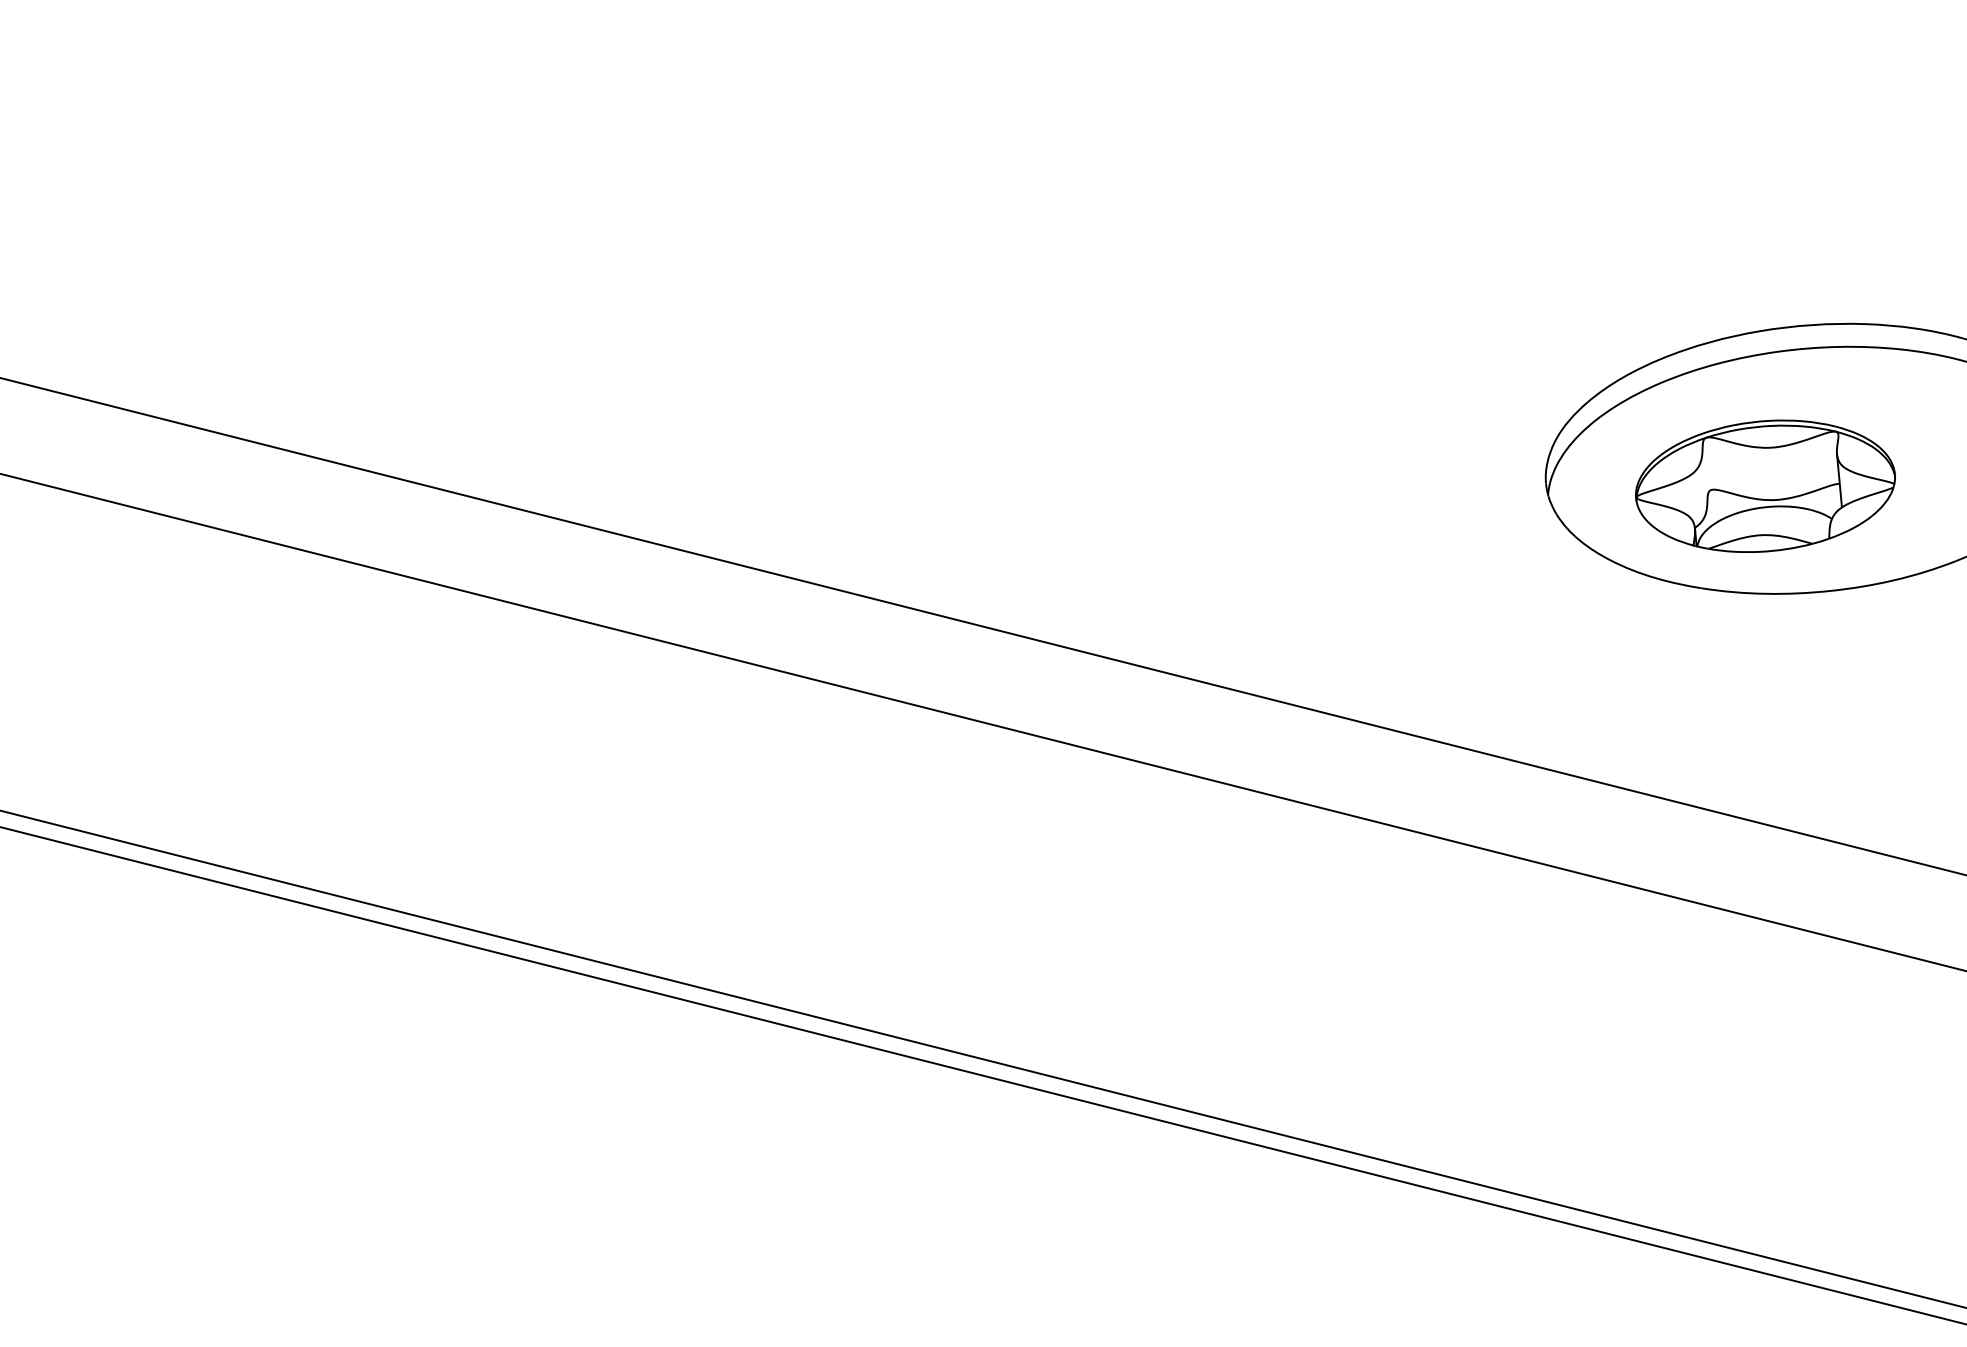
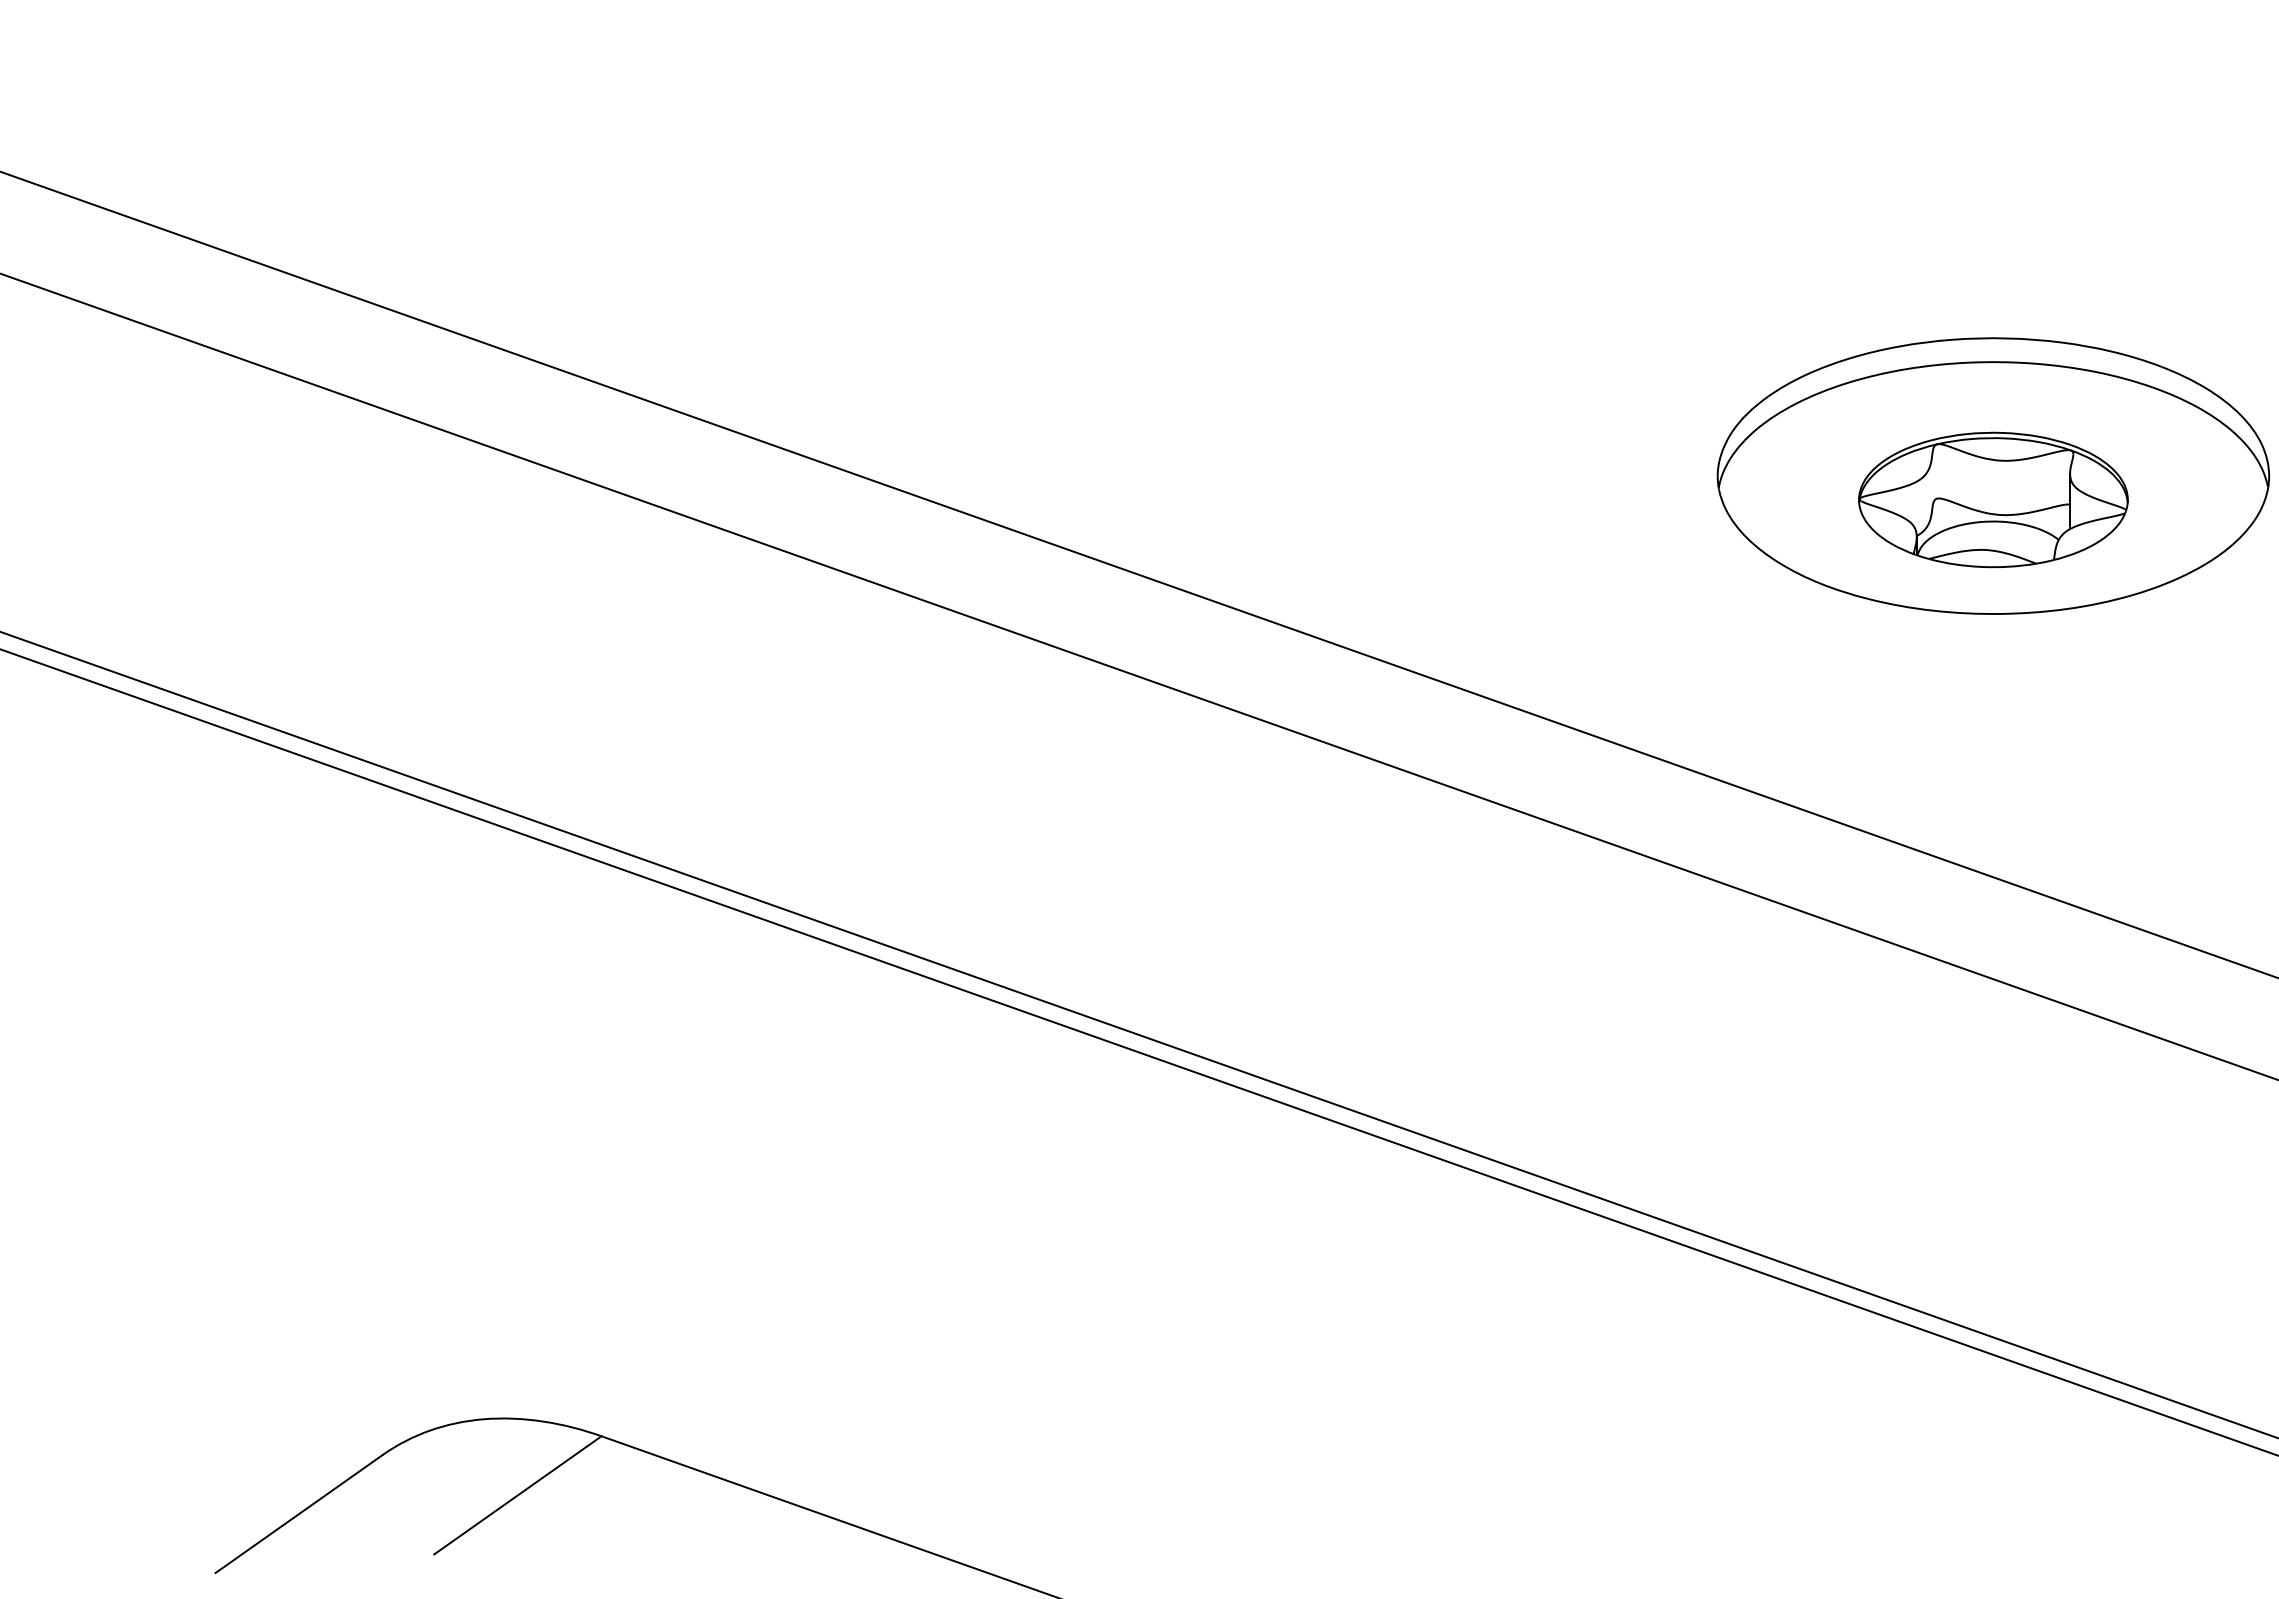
part: (1765, 485) -> (1993, 499), moved

